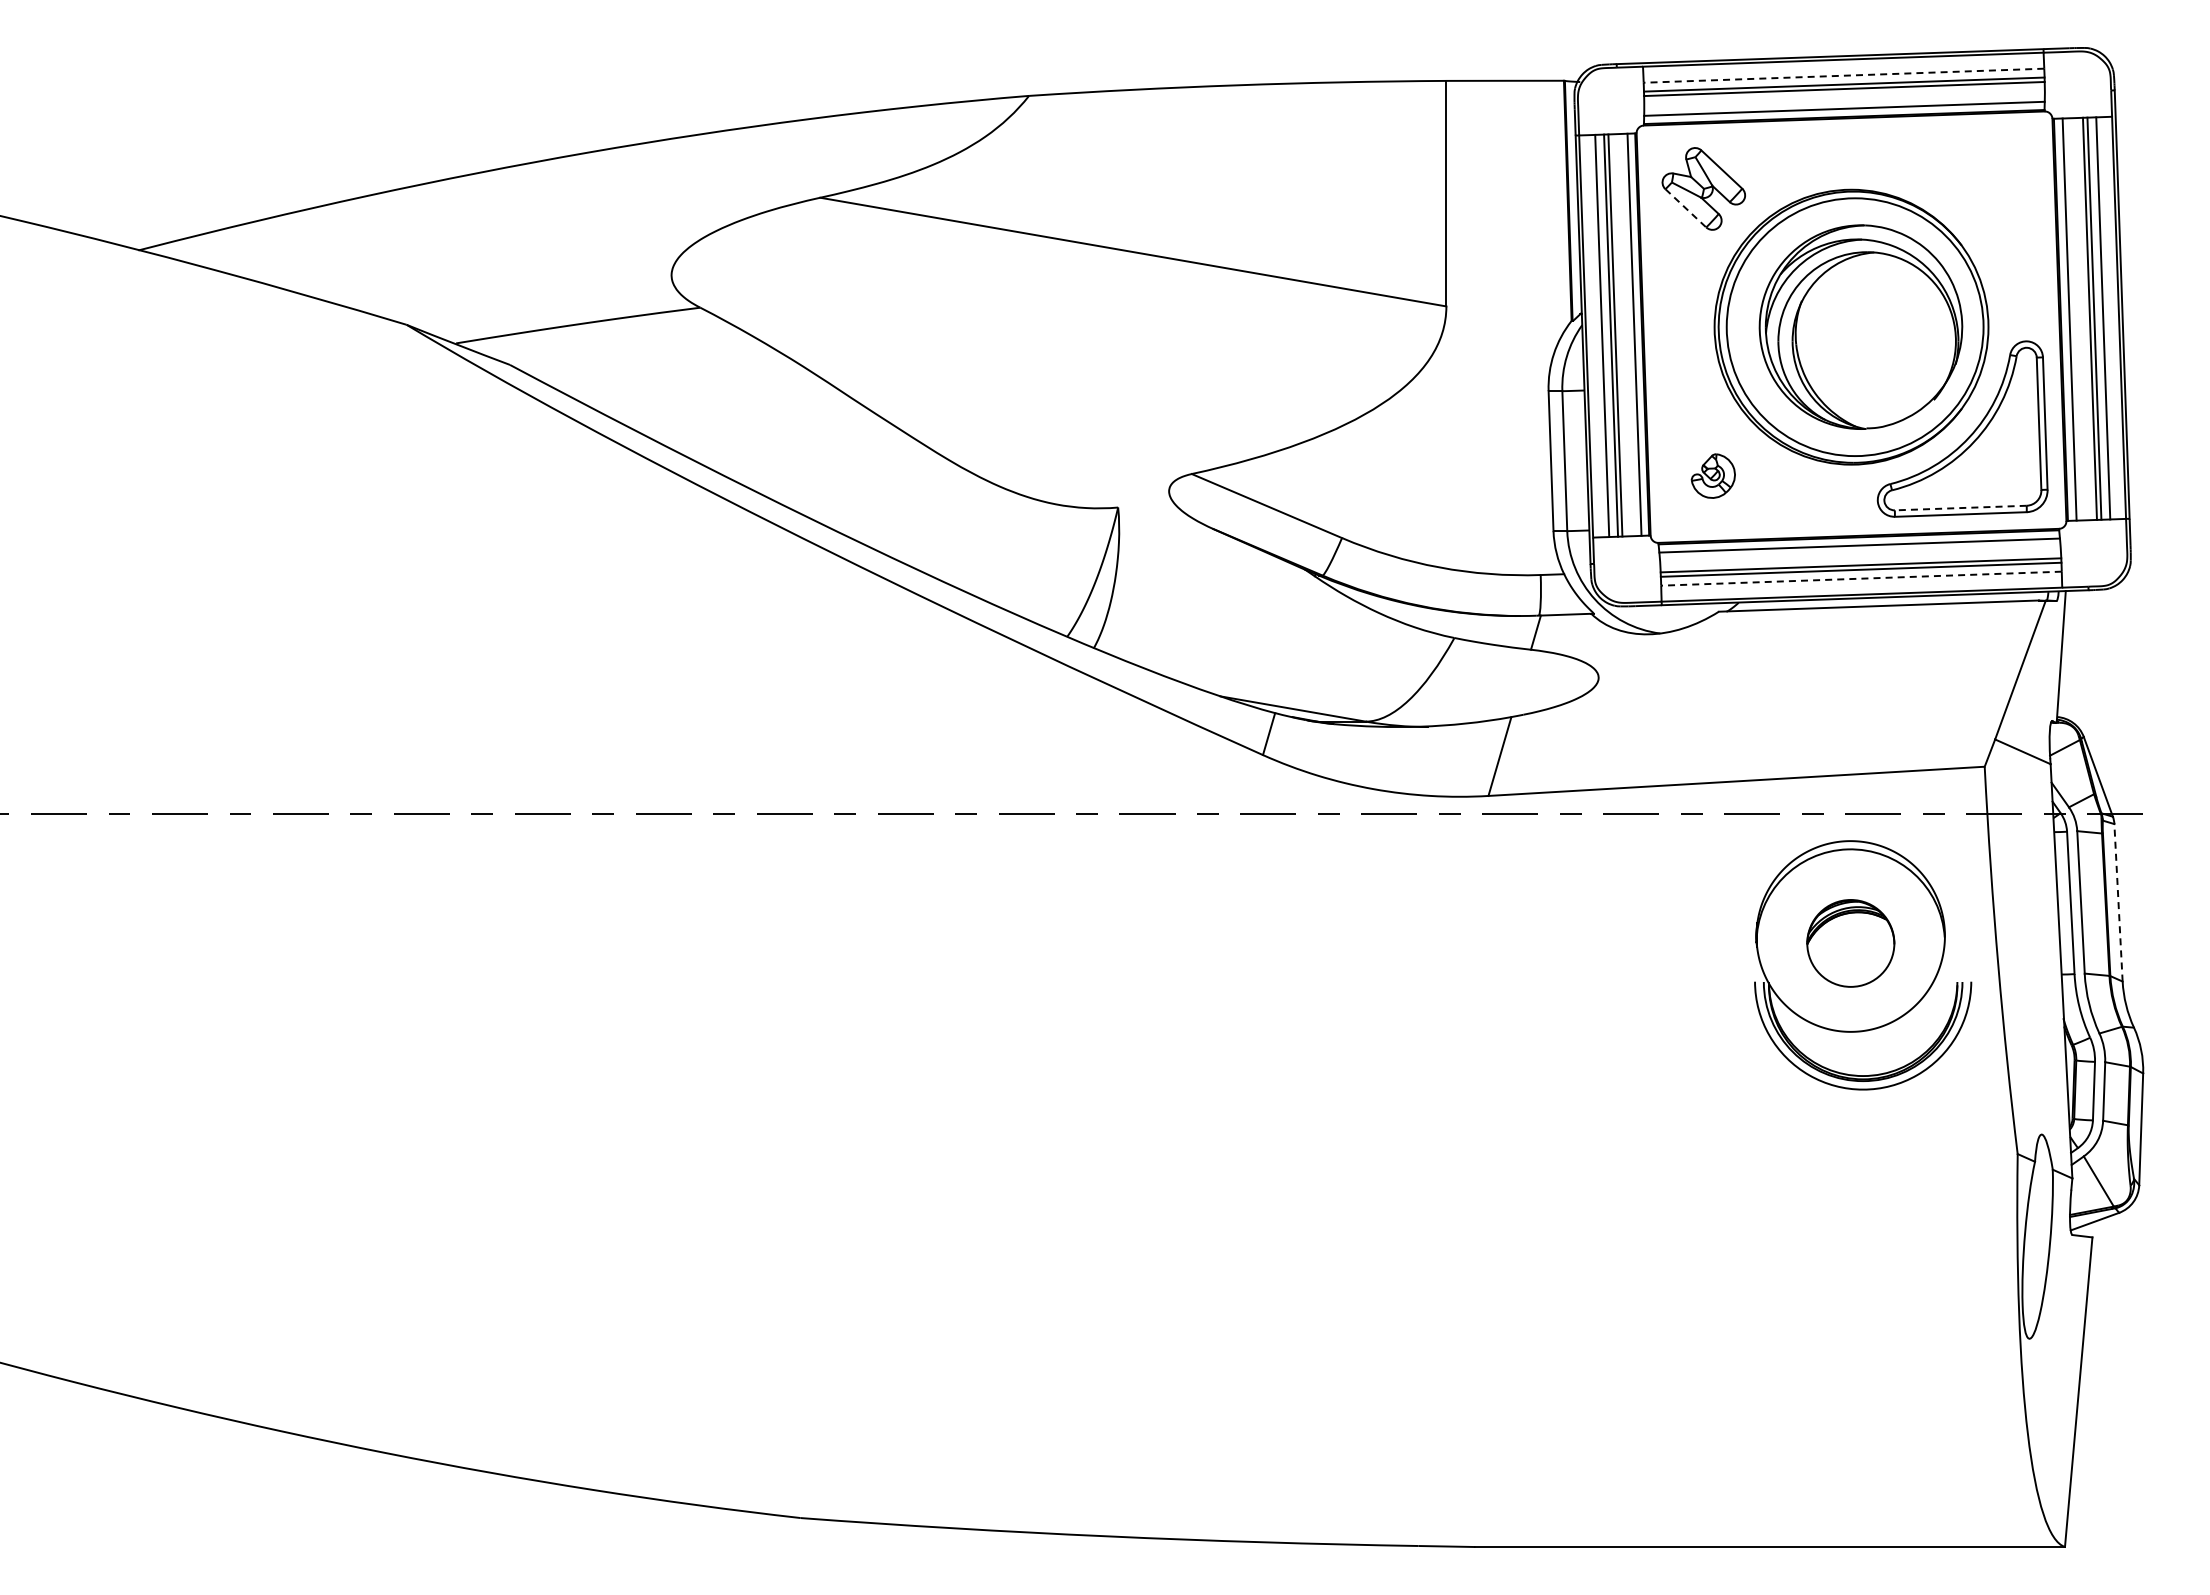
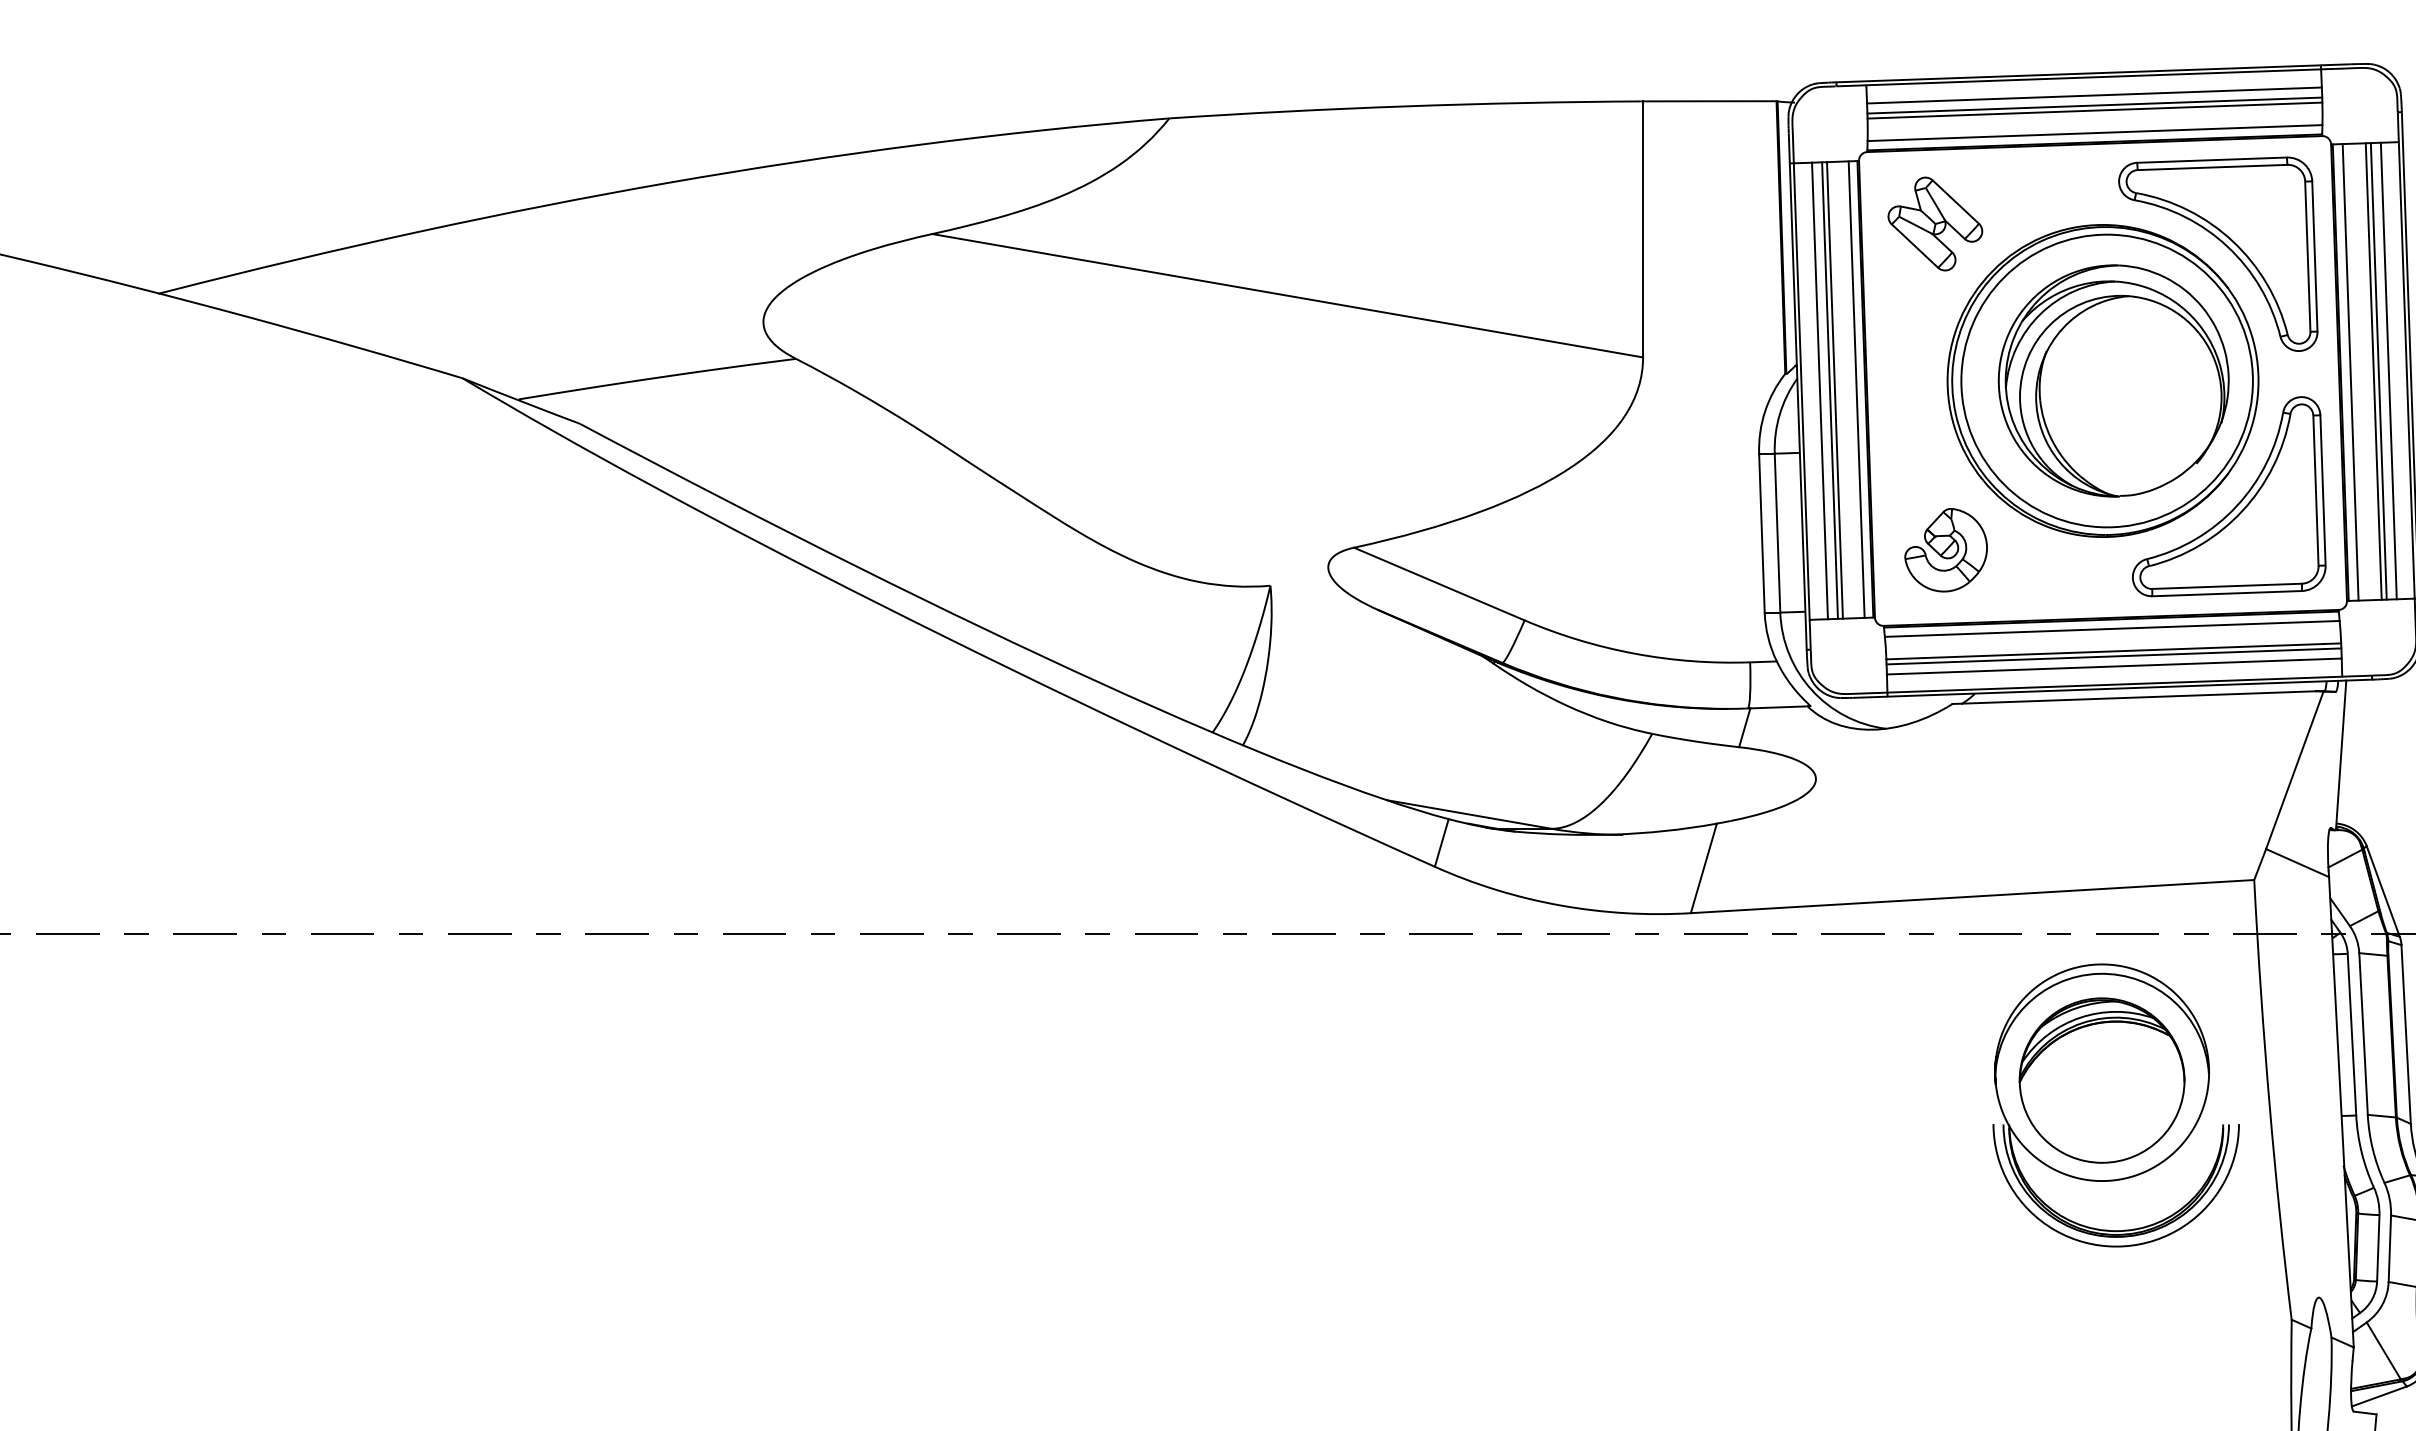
line: (1843, 75) -> (2093, 95), dashed -> solid
line: (1685, 208) -> (1914, 246), dashed -> solid
part: (1959, 208) -> (2225, 246), added
part: (1713, 475) -> (1946, 549), size x1.67
line: (1960, 508) -> (2226, 586), dashed -> solid
line: (1860, 578) -> (2113, 666), dashed -> solid
line: (2118, 902) -> (2406, 1034), dashed -> solid
part: (1850, 943) -> (2101, 1080), size x1.67

